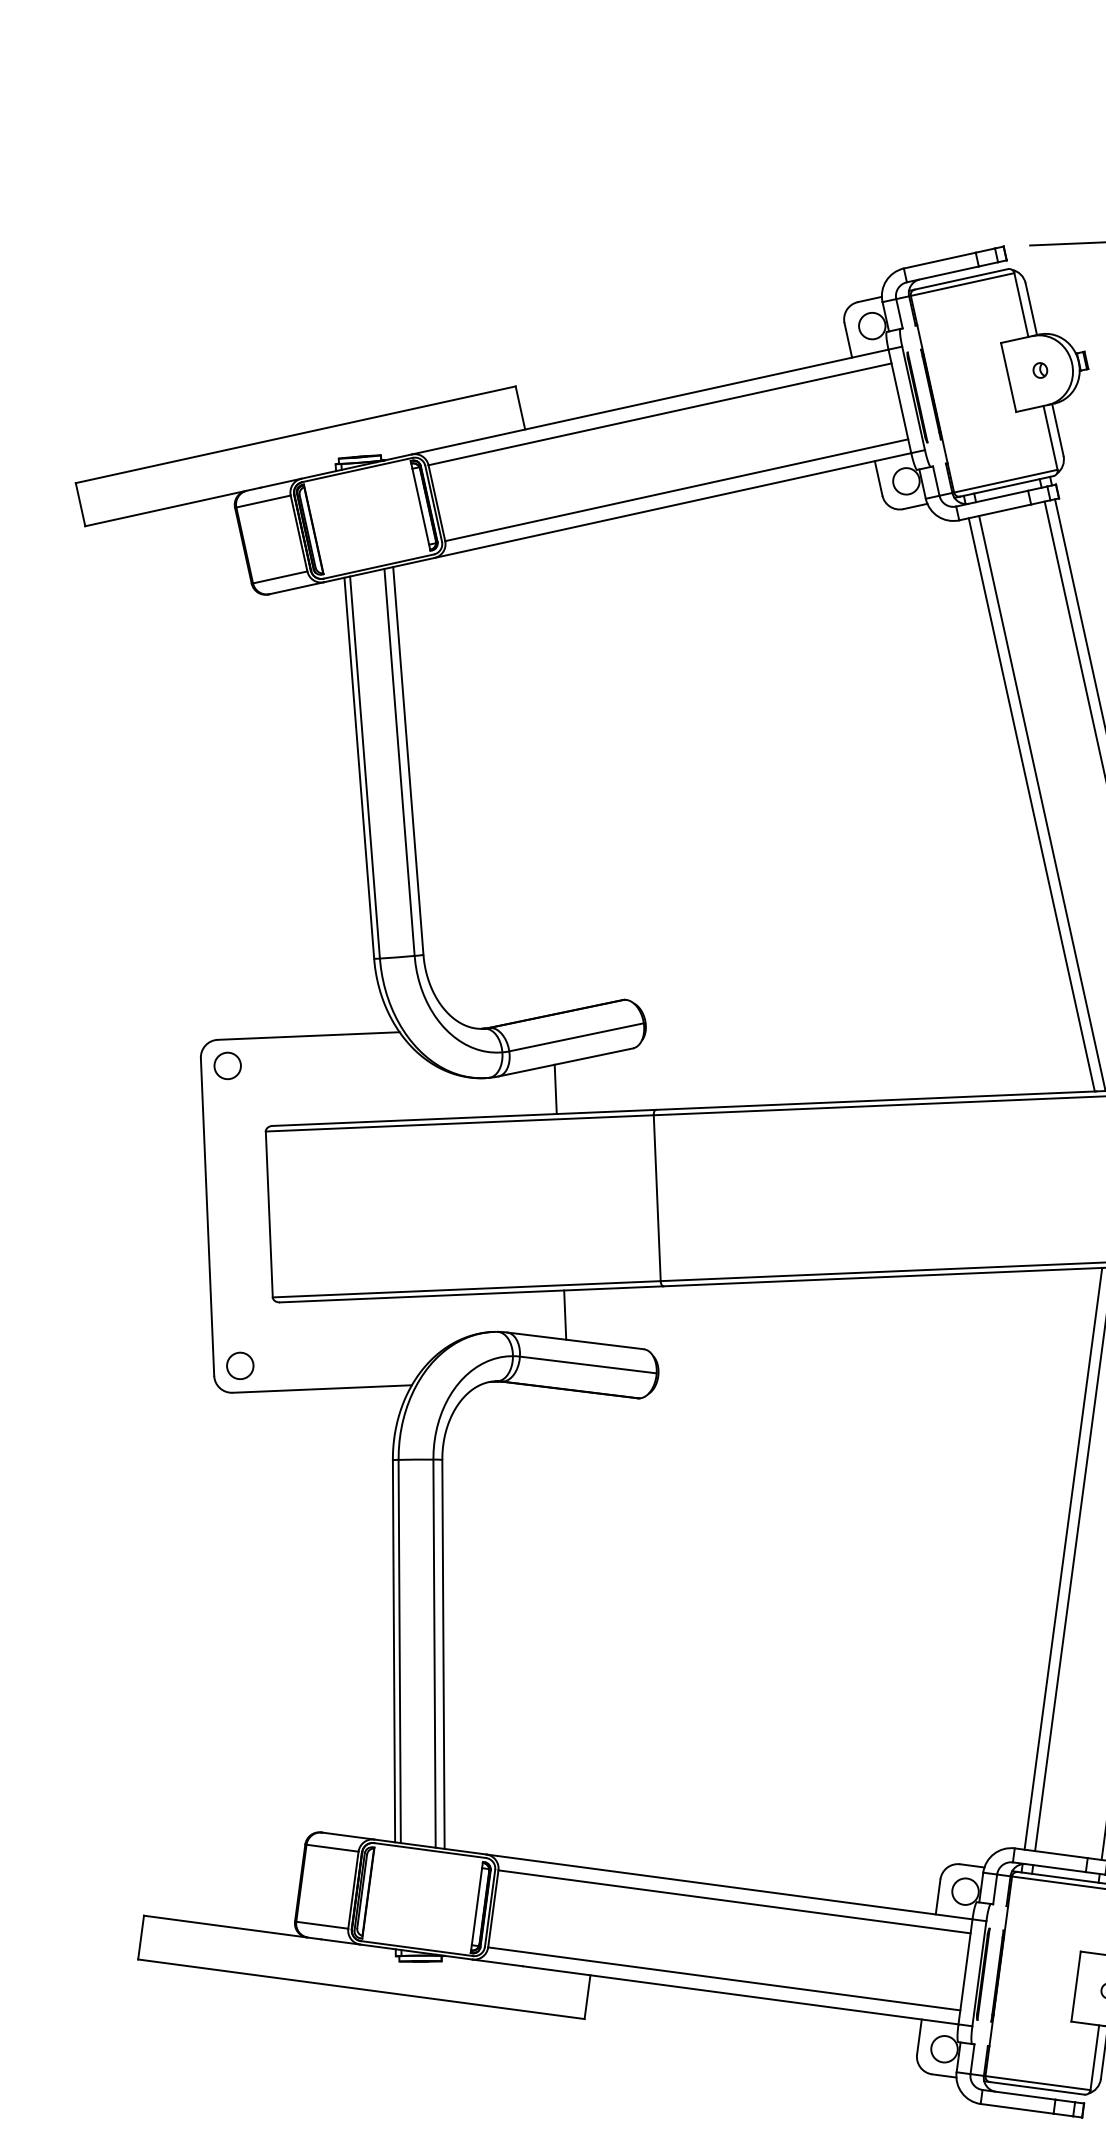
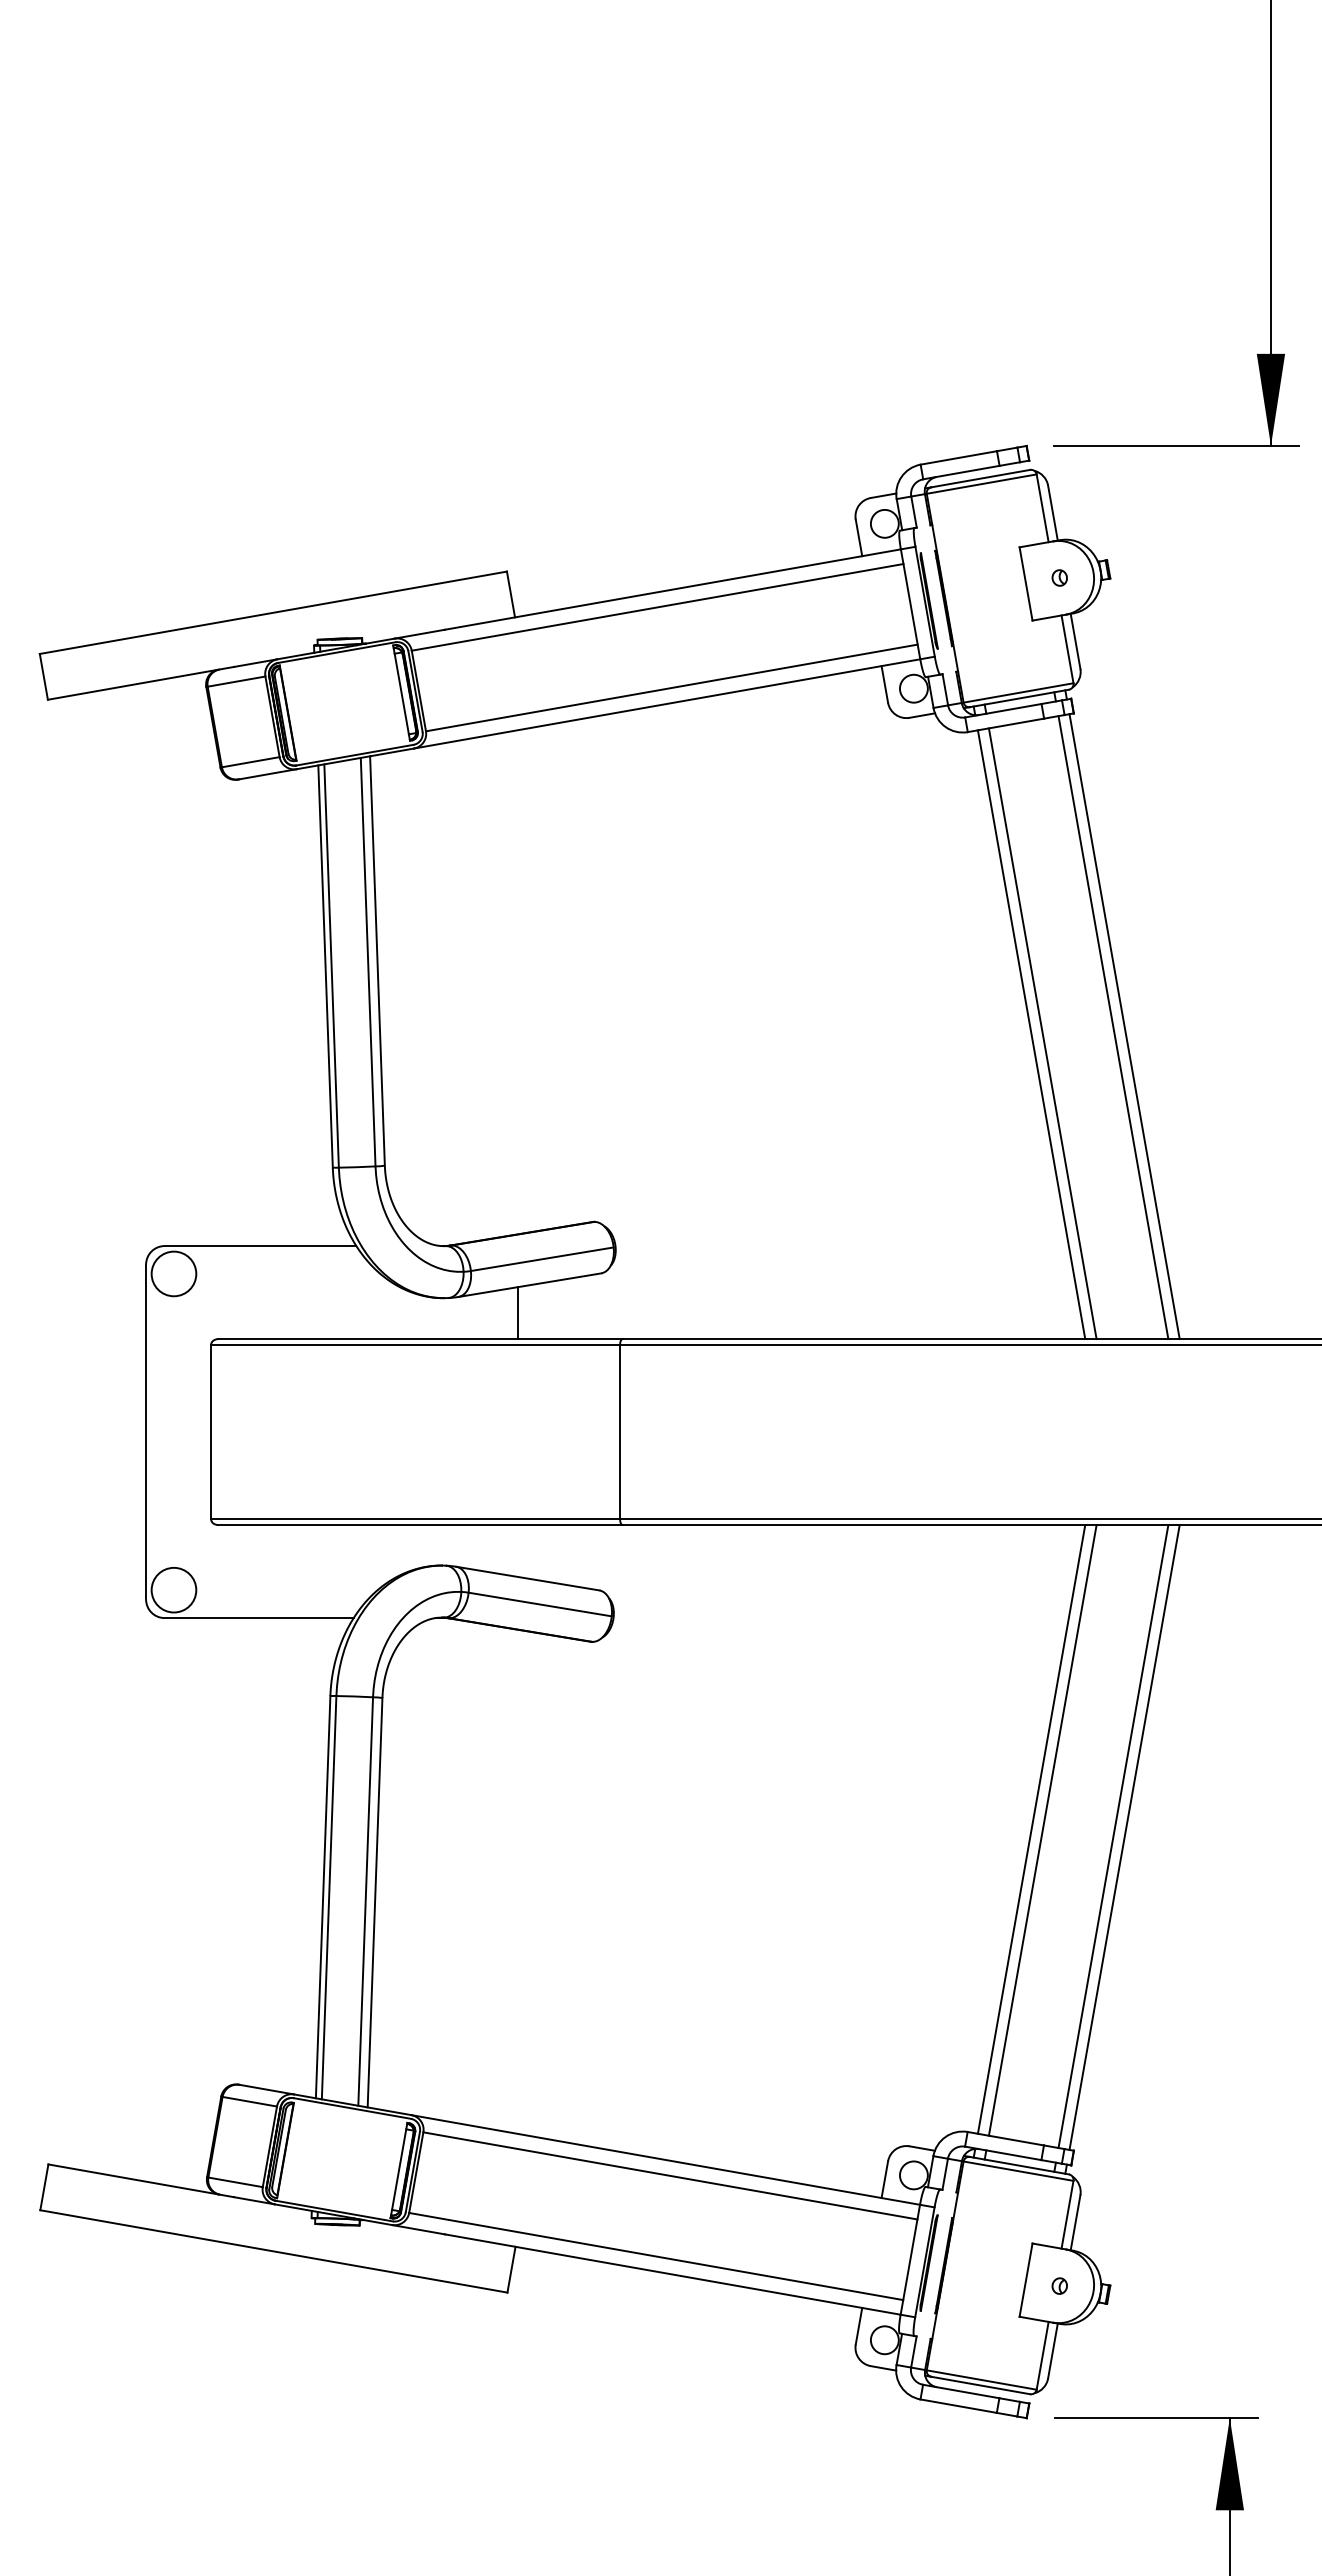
circle: (227, 1065) -> (173, 1273), size x1.6
line: (565, 1314) -> (518, 1550), removed
circle: (239, 1366) -> (173, 1590), size x1.6

